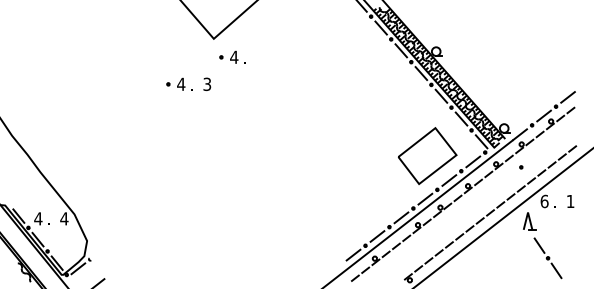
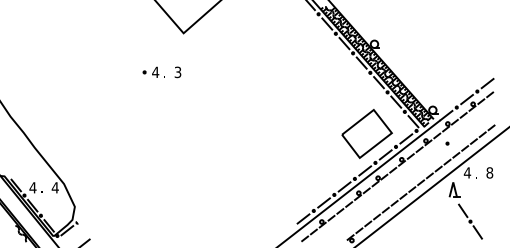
part: (232, 56) -> (199, 48), removed
text: (544, 201) -> (467, 172), 6 -> 4
text: (570, 201) -> (489, 172), 1 -> 8

